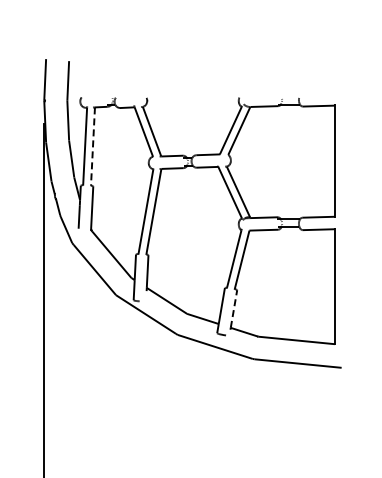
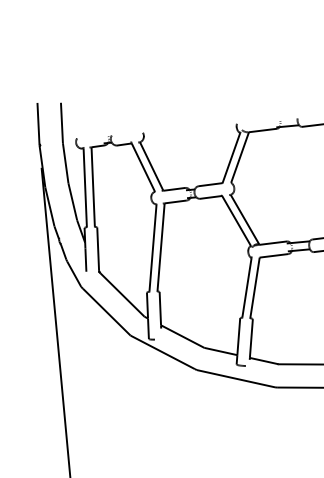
line: (92, 147) -> (92, 188), dashed -> solid
line: (234, 308) -> (251, 337), dashed -> solid

